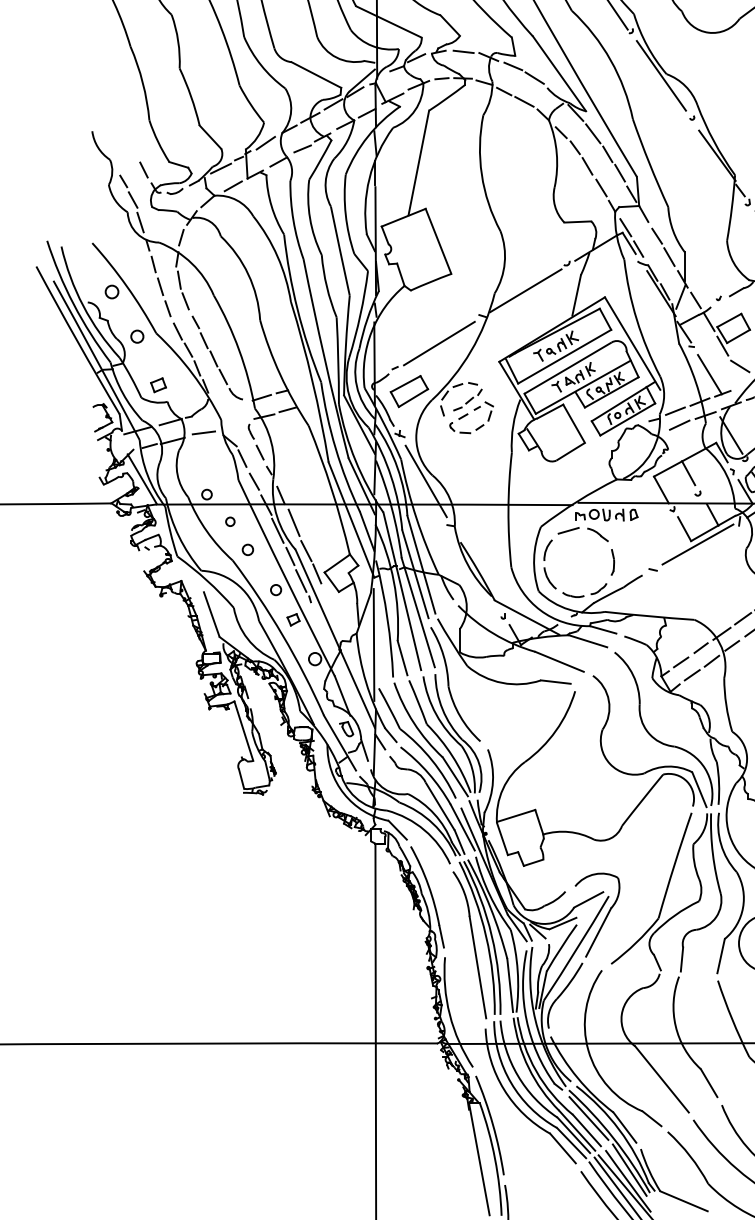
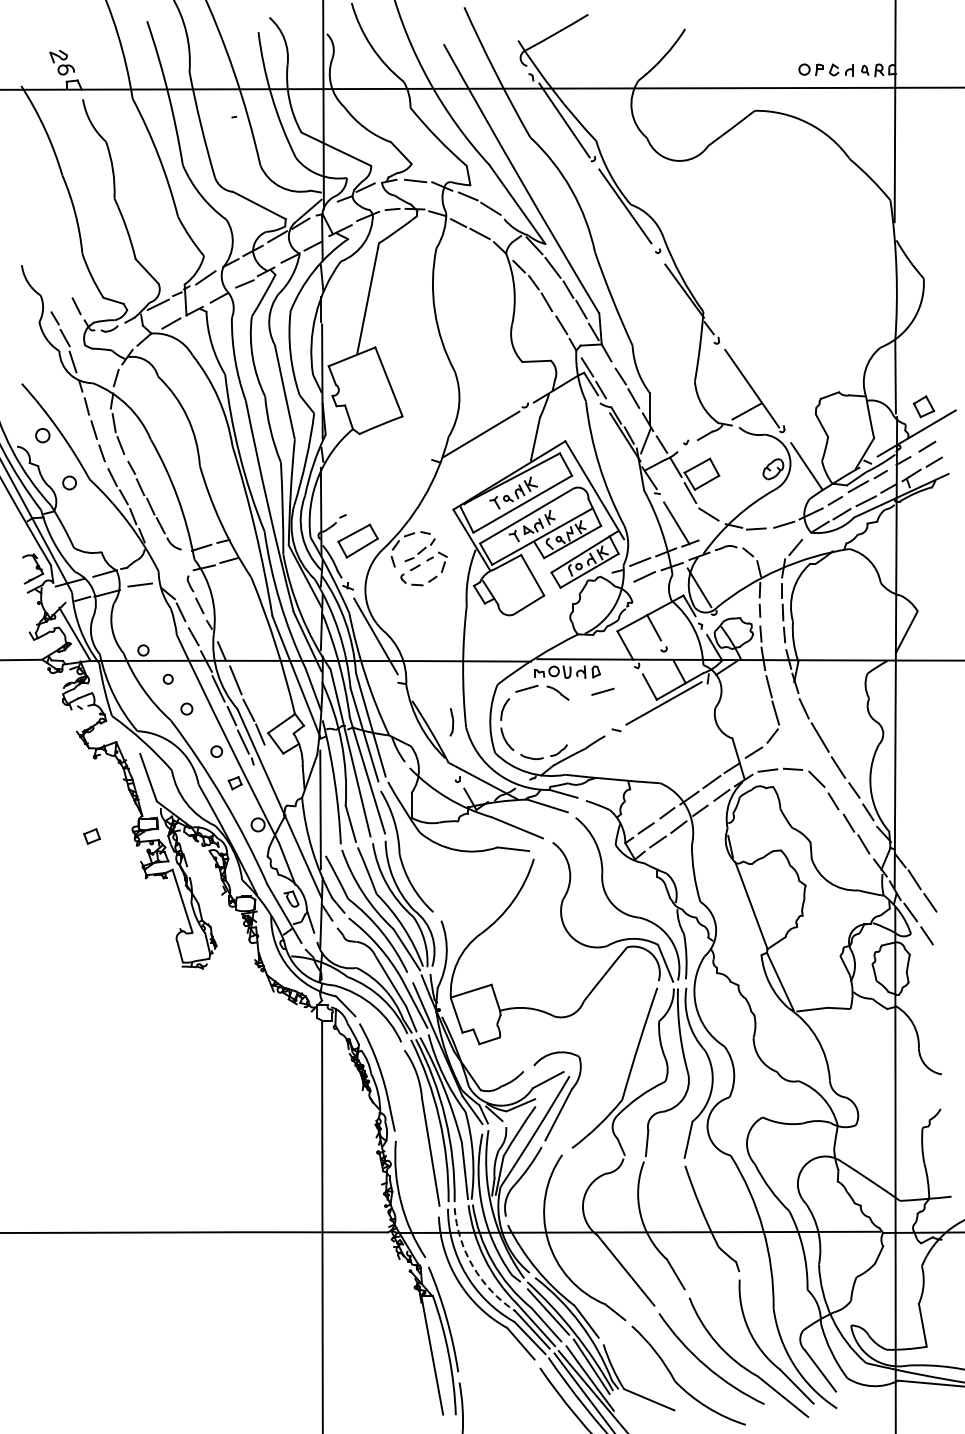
line: (439, 343) -> (389, 490), removed
part: (158, 385) -> (92, 836), moved
line: (639, 533) -> (602, 691), added
part: (612, 562) -> (451, 722), moved
arc: (518, 1075) -> (473, 1266), solid -> dashed

